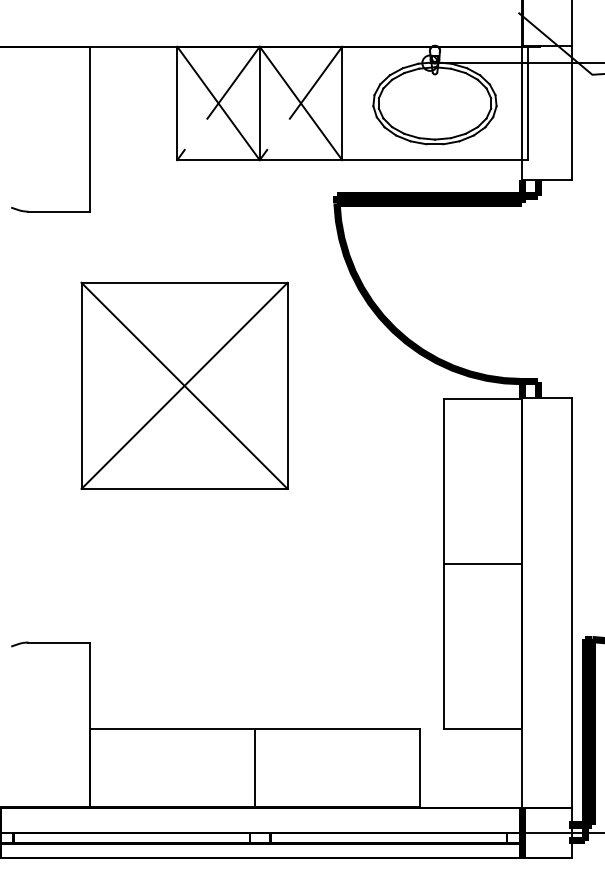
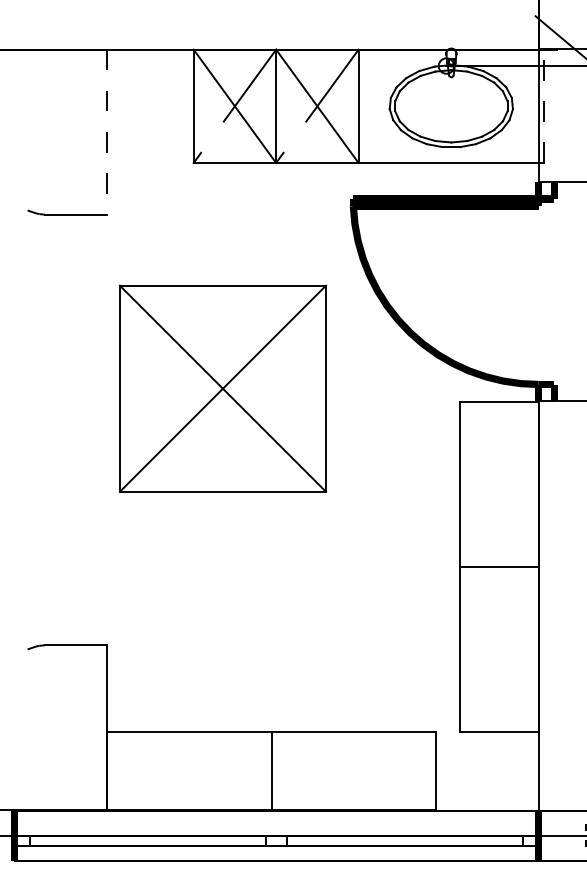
line: (527, 103) -> (543, 106), solid -> dashed
line: (90, 129) -> (106, 132), solid -> dashed
part: (184, 385) -> (222, 388), moved

